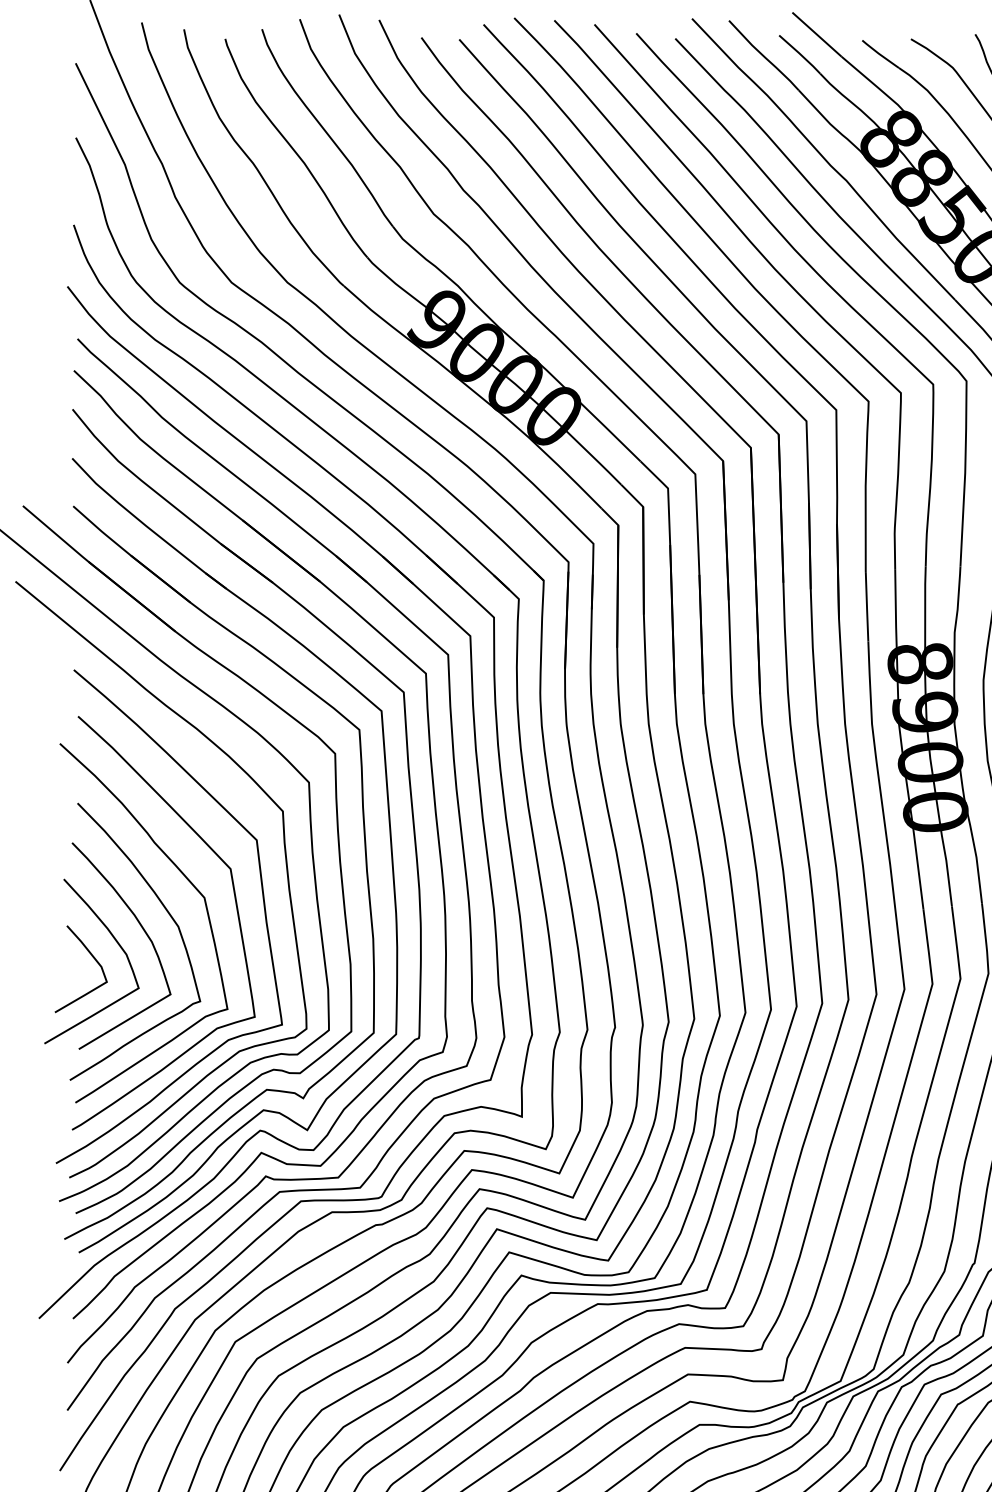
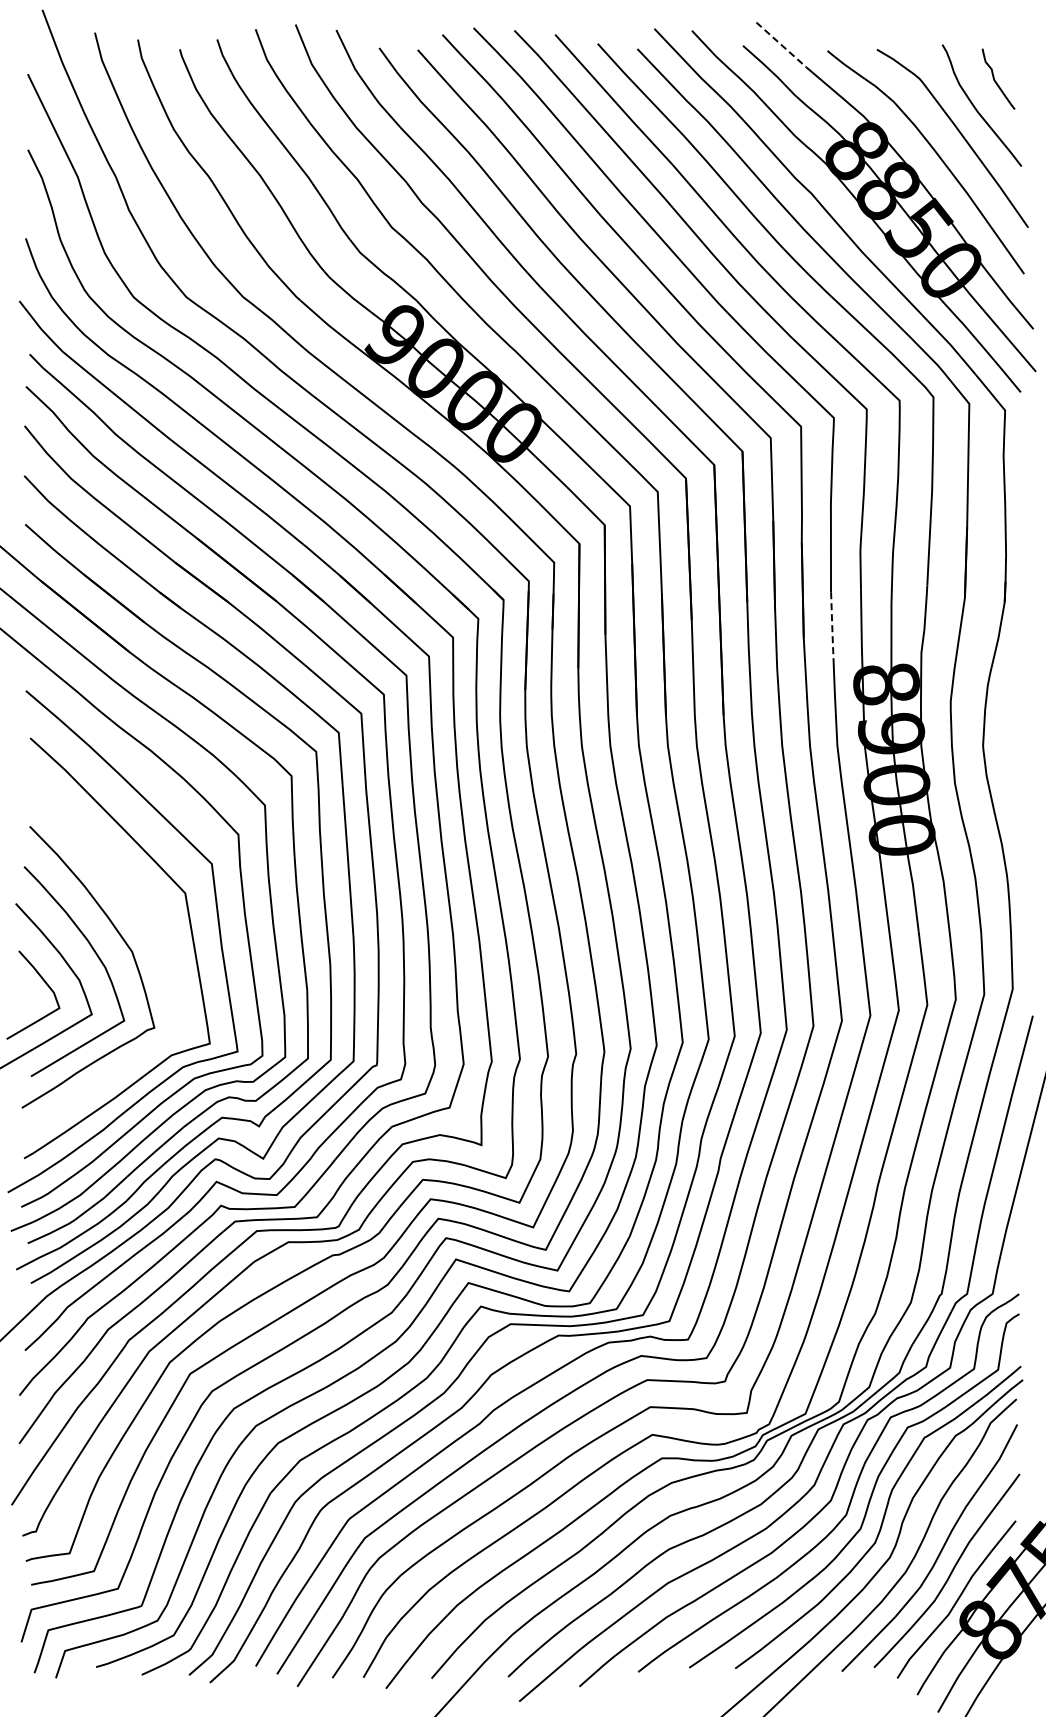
line: (817, 34) -> (781, 44), solid -> dashed
line: (867, 608) -> (832, 628), solid -> dashed
curve: (190, 884) -> (144, 908), removed

